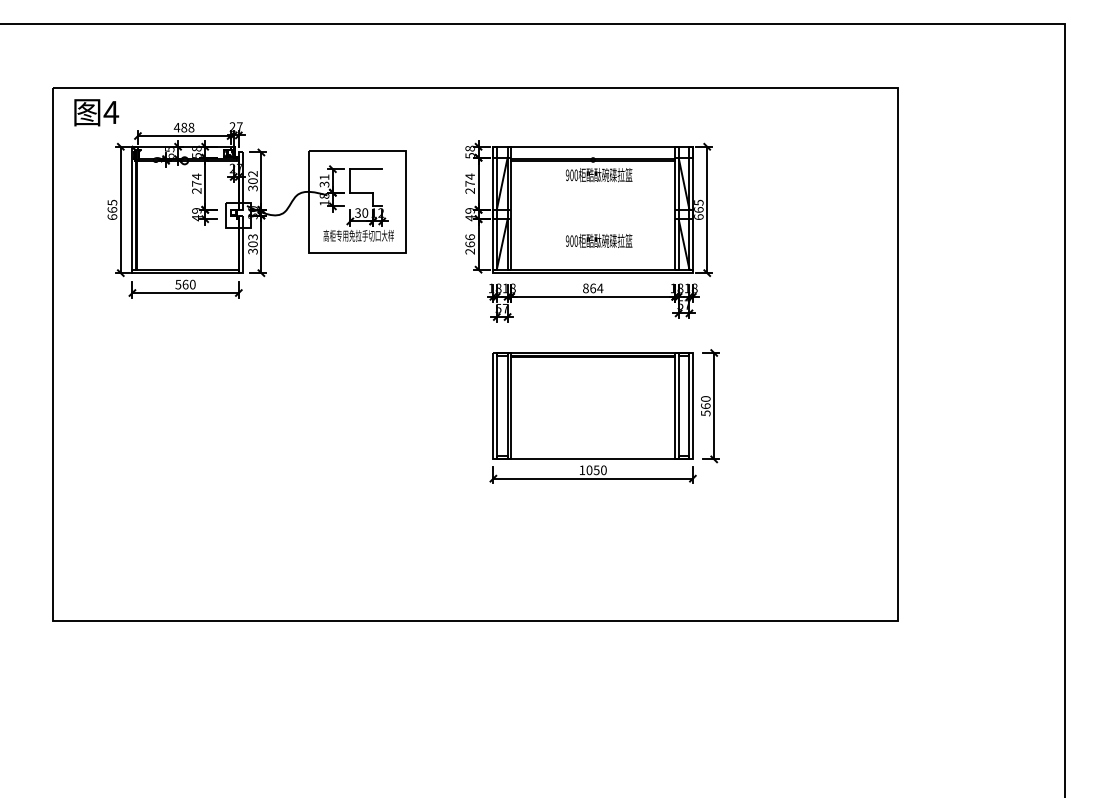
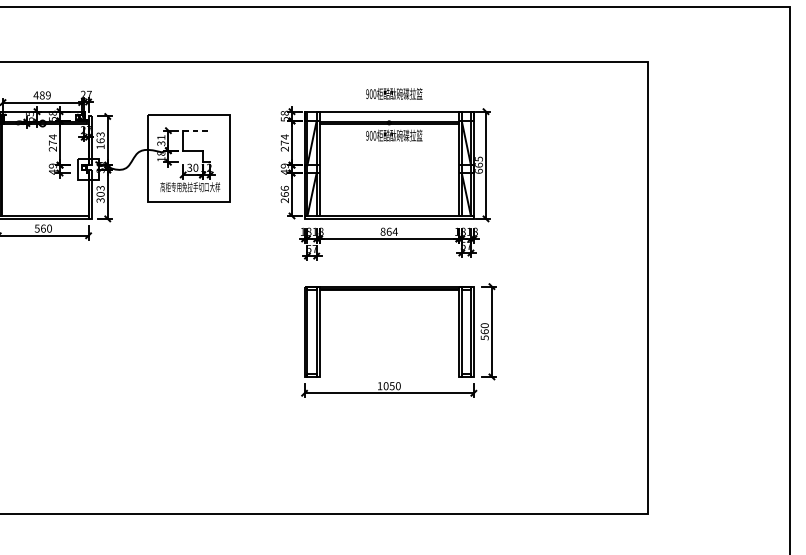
text: (191, 127) -> (48, 95), 488 -> 489
line: (366, 169) -> (196, 130), solid -> dashed
text: (252, 181) -> (100, 141), 302 -> 163
text: (598, 240) -> (393, 93), moved
line: (592, 459) -> (388, 376), removed

